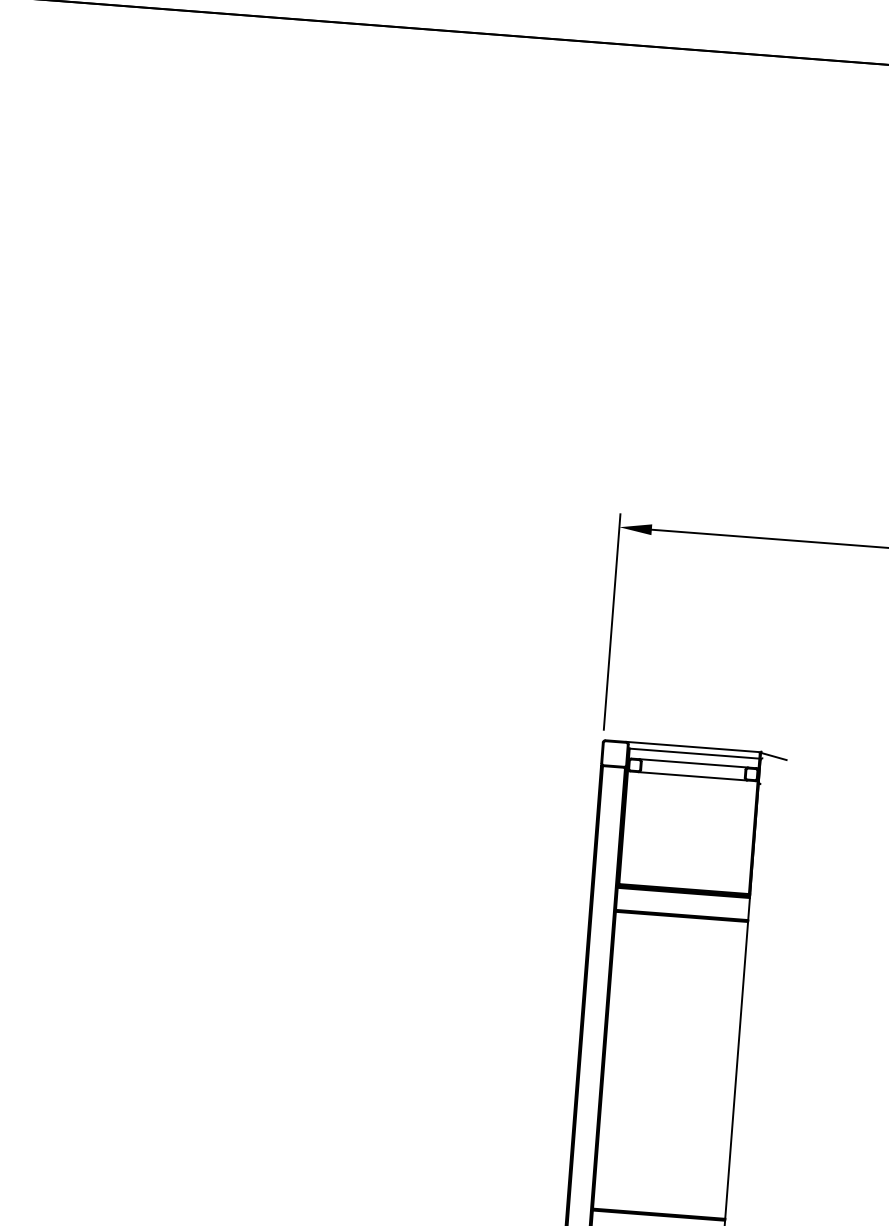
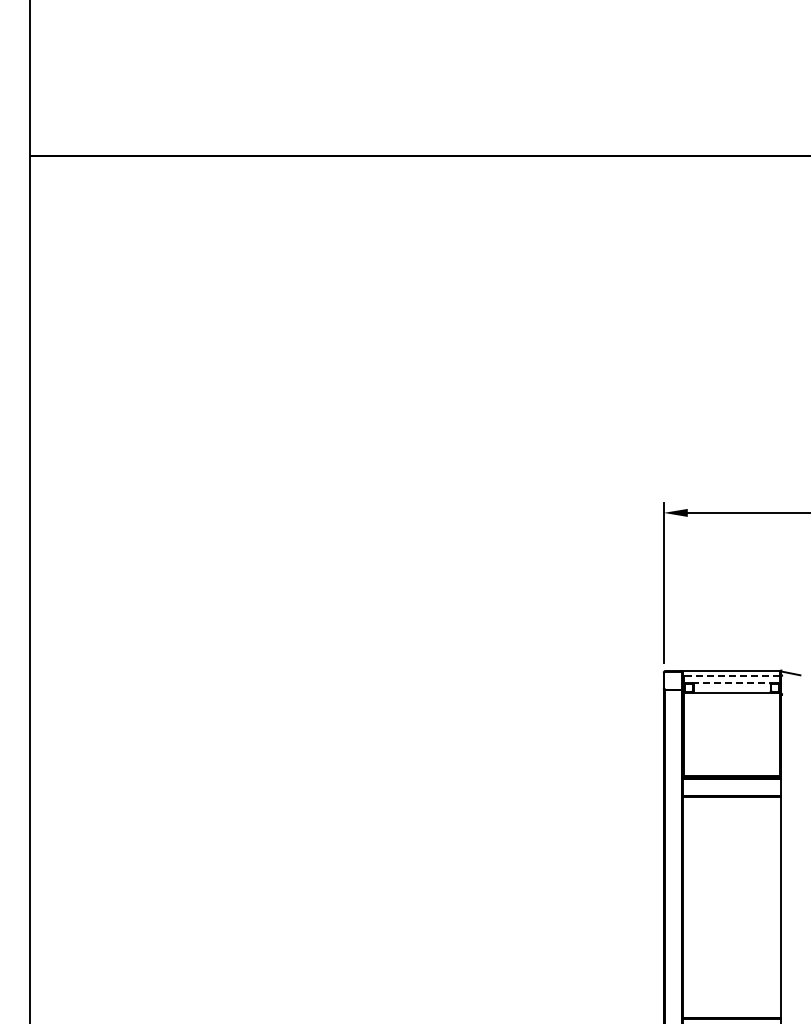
line: (693, 753) -> (731, 675), solid -> dashed
line: (694, 764) -> (732, 683), solid -> dashed

